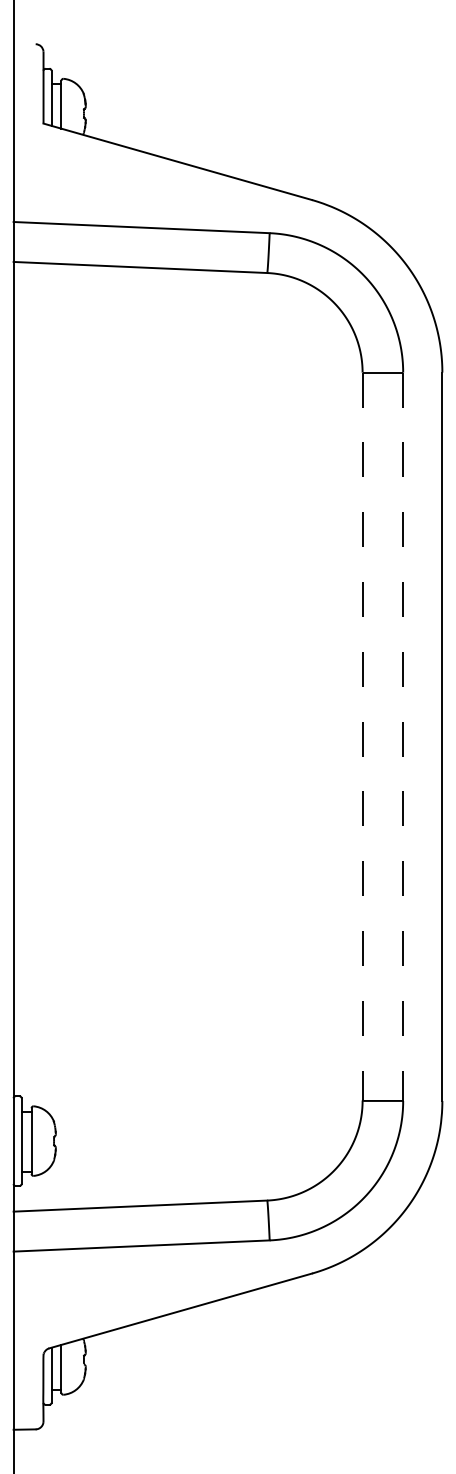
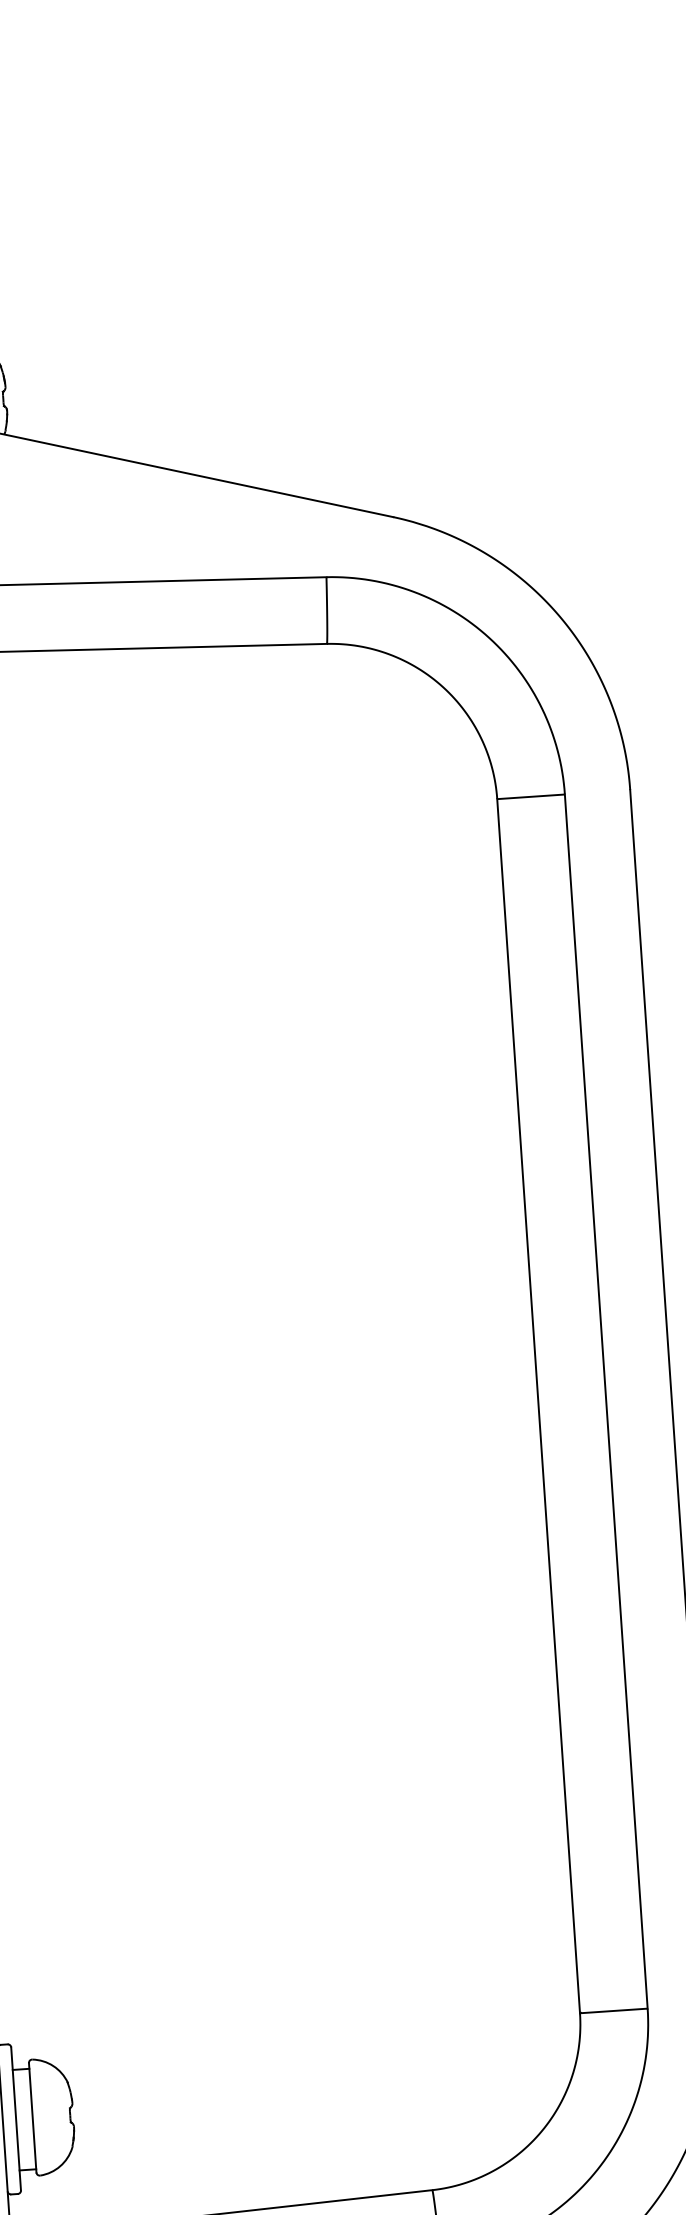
line: (362, 737) -> (538, 1407), dashed -> solid
line: (403, 737) -> (606, 1402), dashed -> solid

